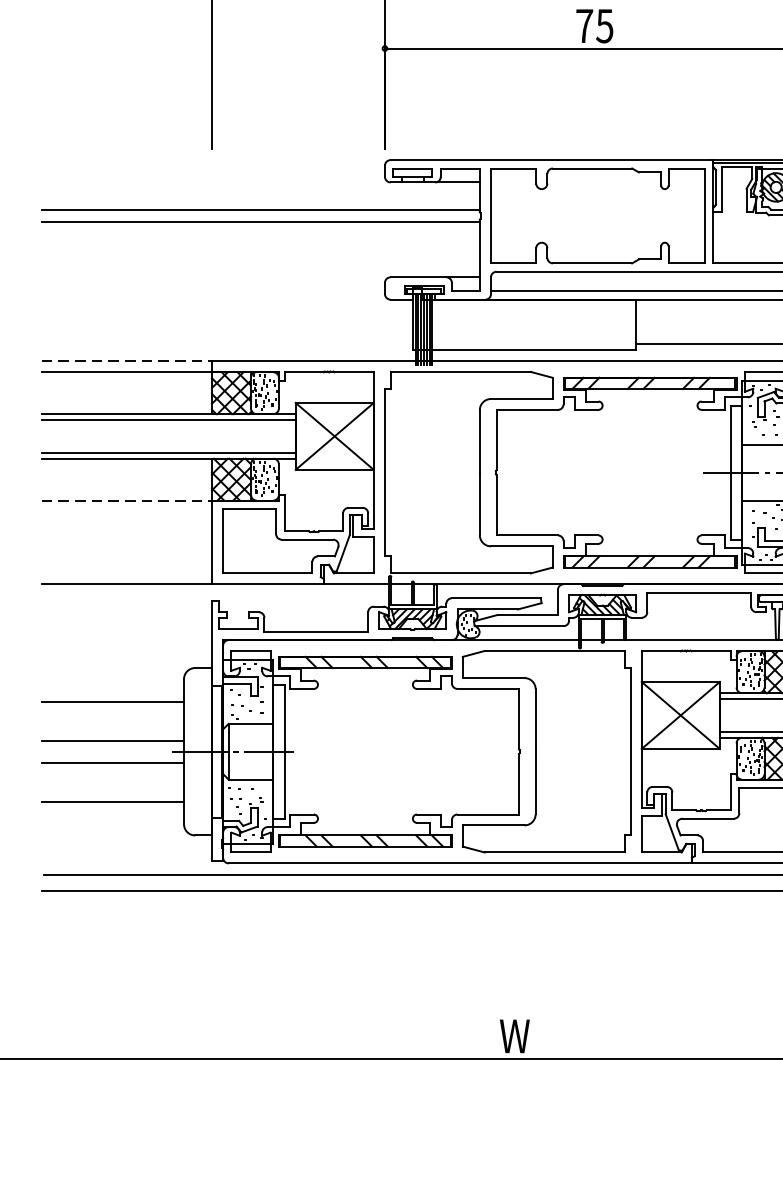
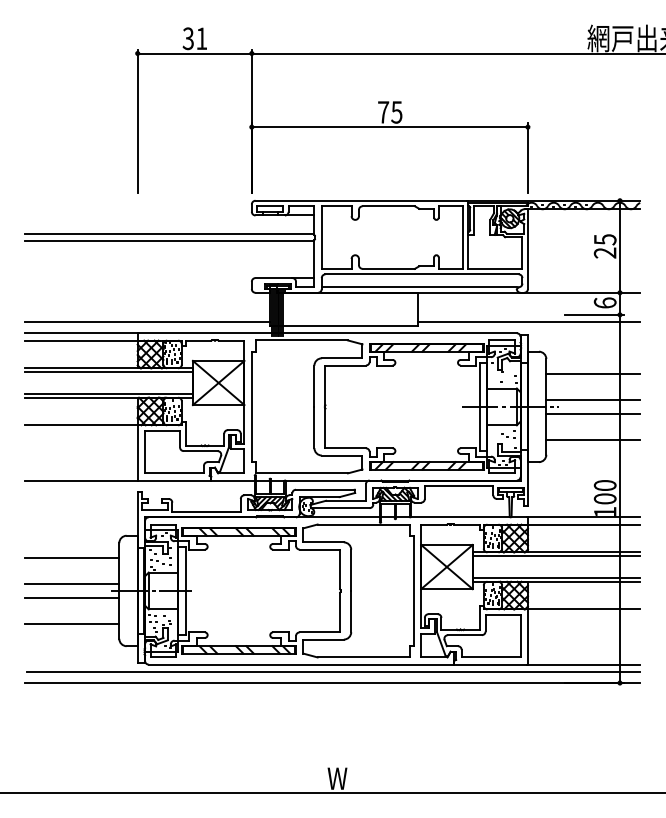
line: (226, 344) -> (147, 322), added
line: (128, 361) -> (82, 333), dashed -> solid
line: (128, 500) -> (82, 425), dashed -> solid

